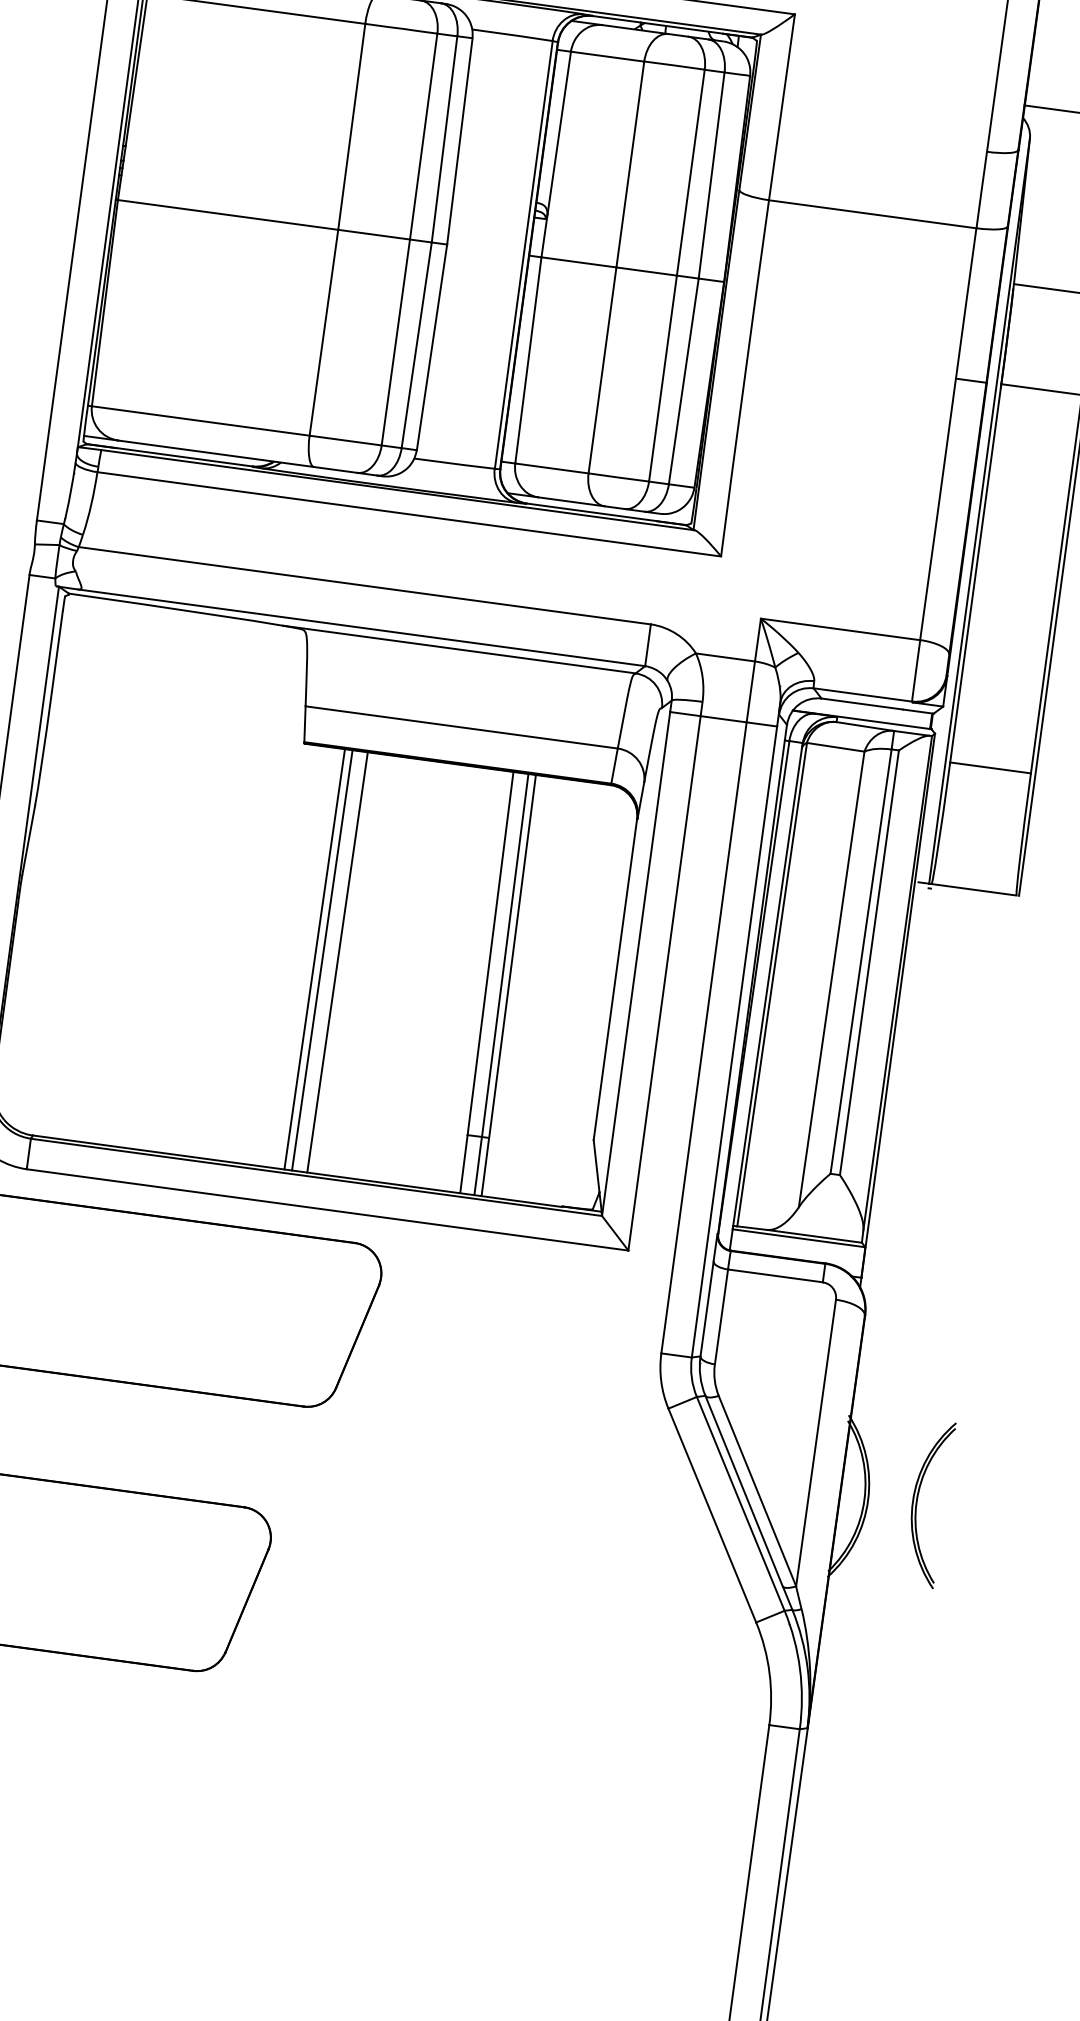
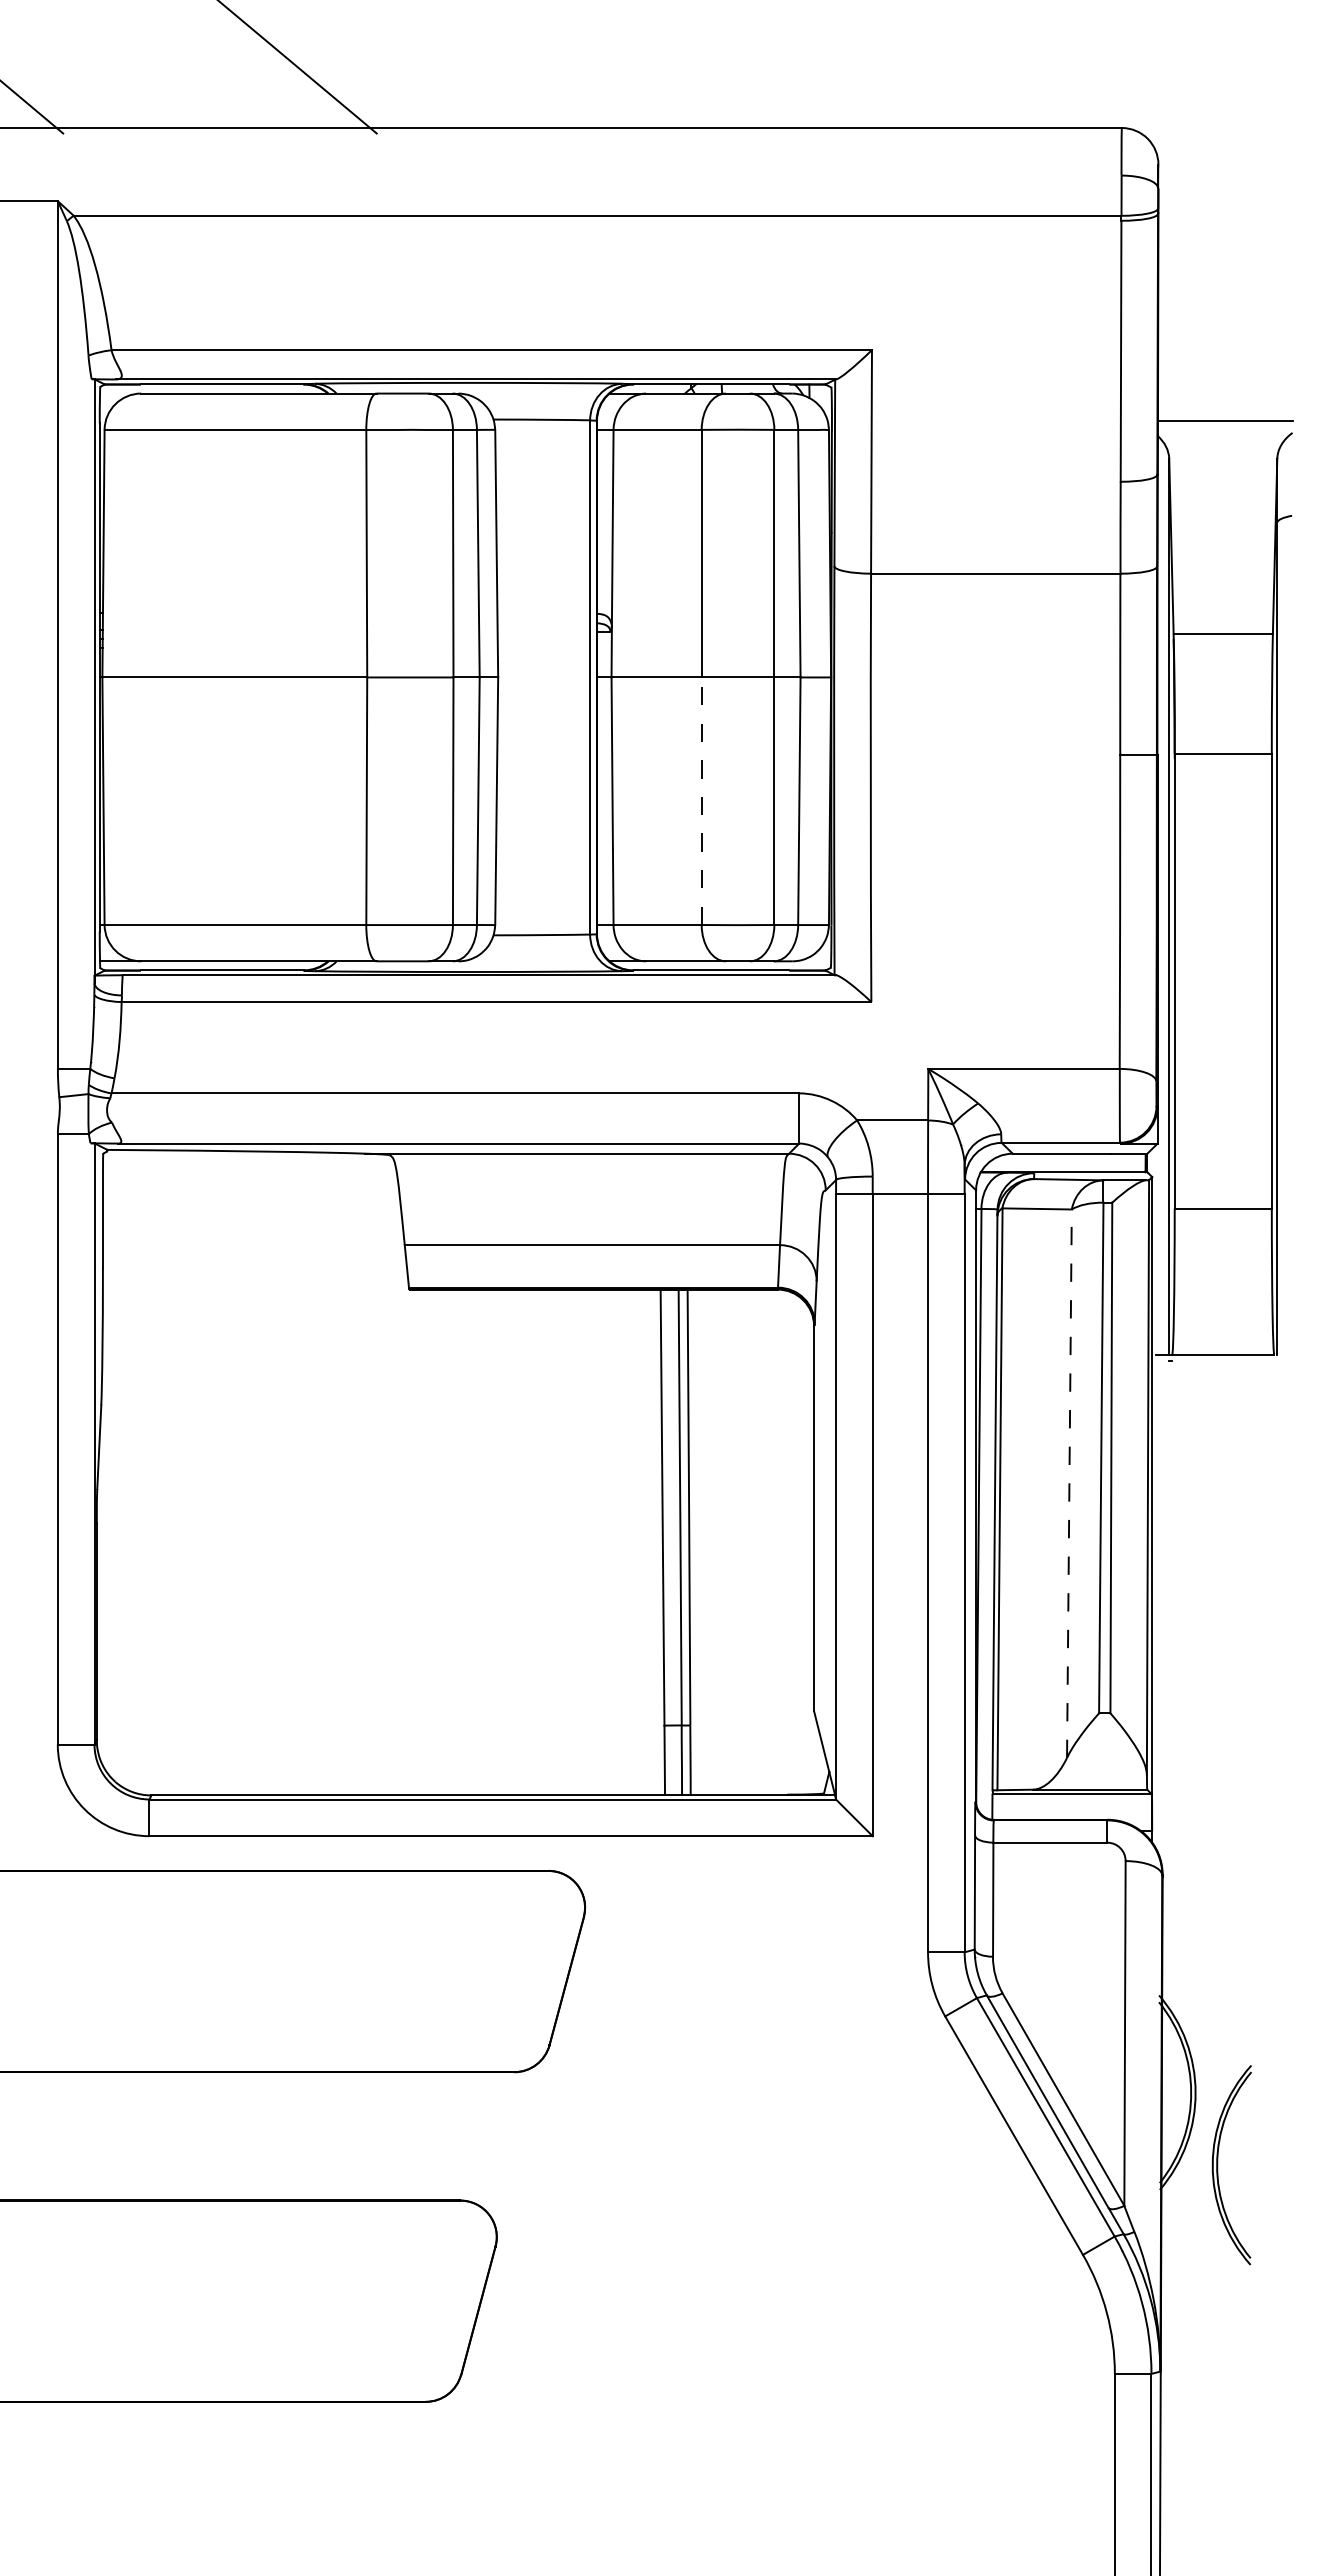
line: (602, 370) -> (701, 801), solid -> dashed
line: (314, 959) -> (455, 1542), removed
line: (321, 960) -> (464, 1542), removed
line: (337, 962) -> (483, 1542), removed
line: (831, 979) -> (1069, 1483), solid -> dashed
part: (917, 1502) -> (1218, 2165), moved

